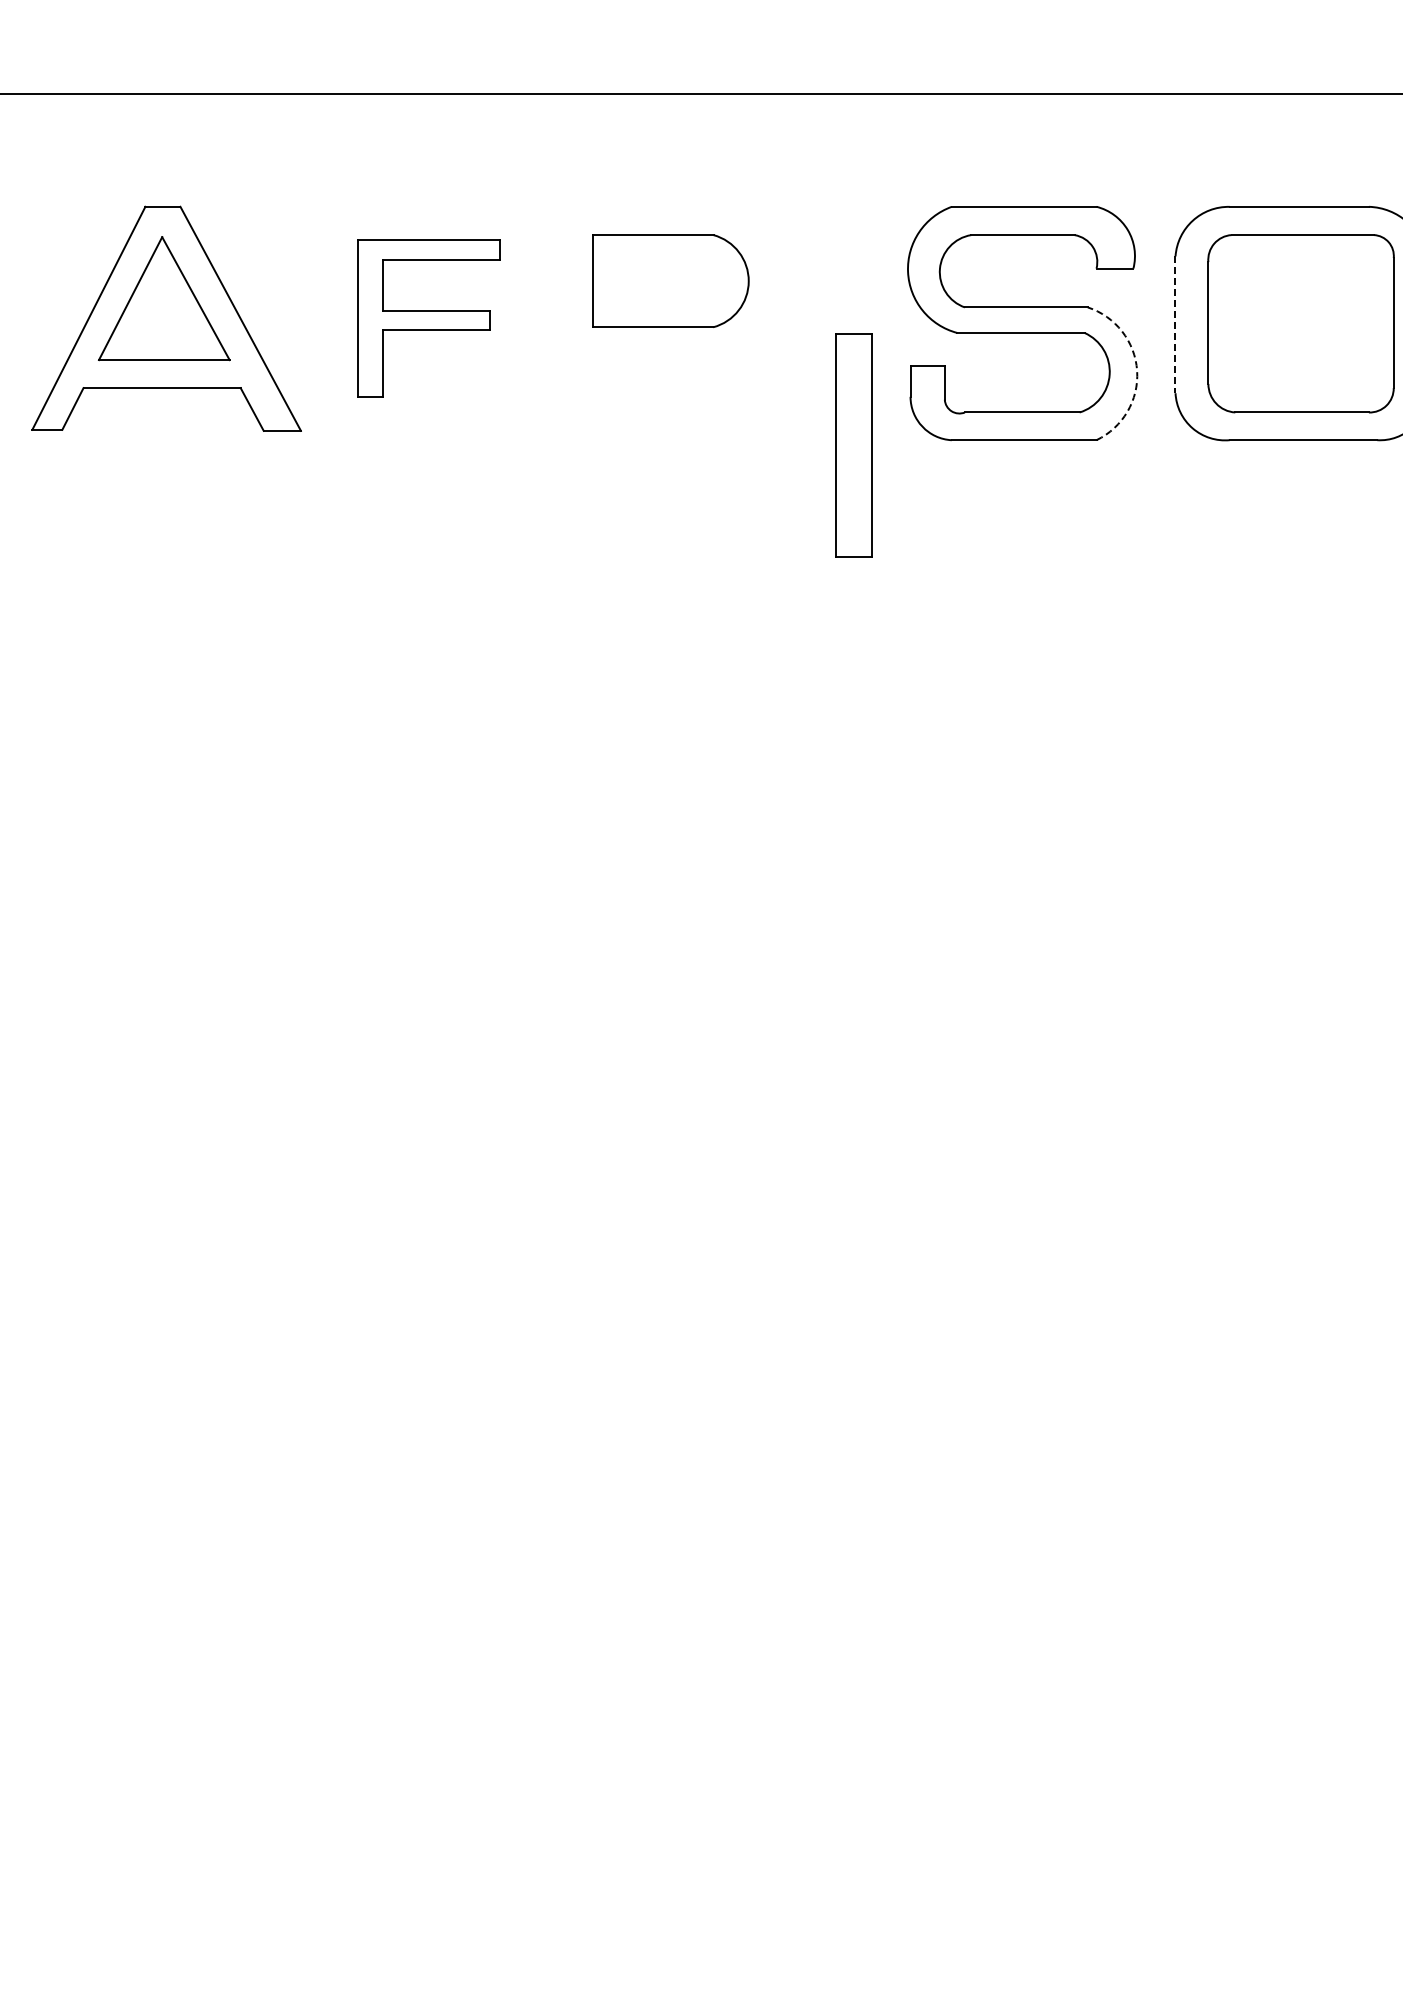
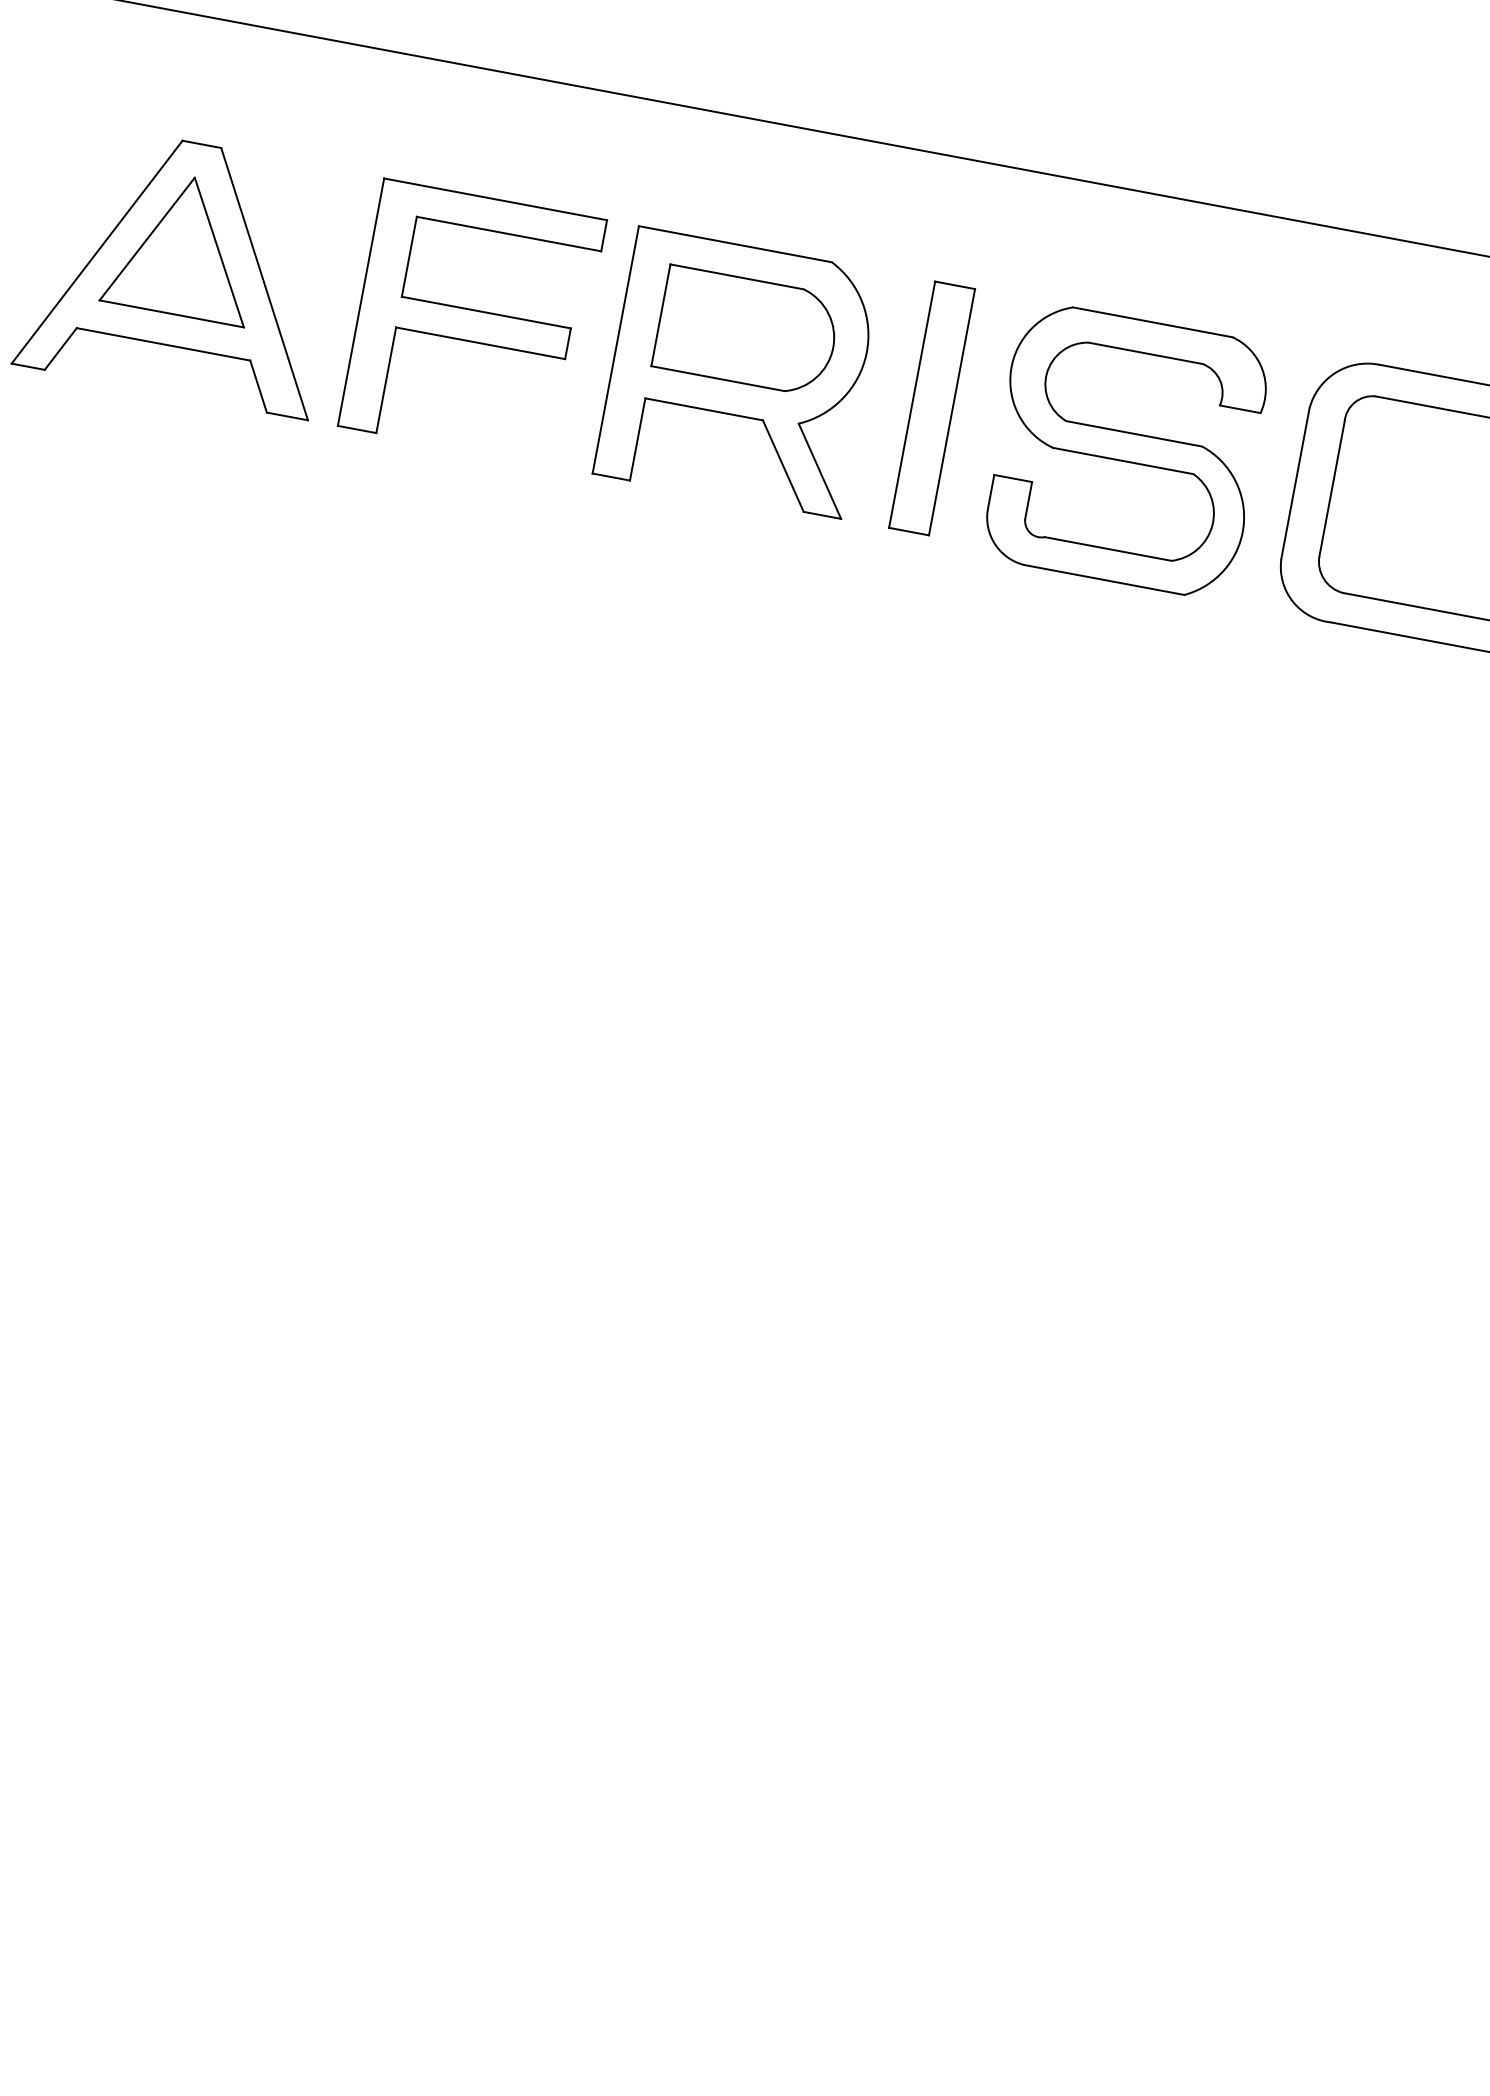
part: (428, 318) -> (472, 322), size x1.43
part: (671, 318) -> (740, 372), added
line: (1175, 325) -> (1295, 484), dashed -> solid
arc: (1137, 370) -> (1244, 526), dashed -> solid
part: (853, 445) -> (931, 408), moved

